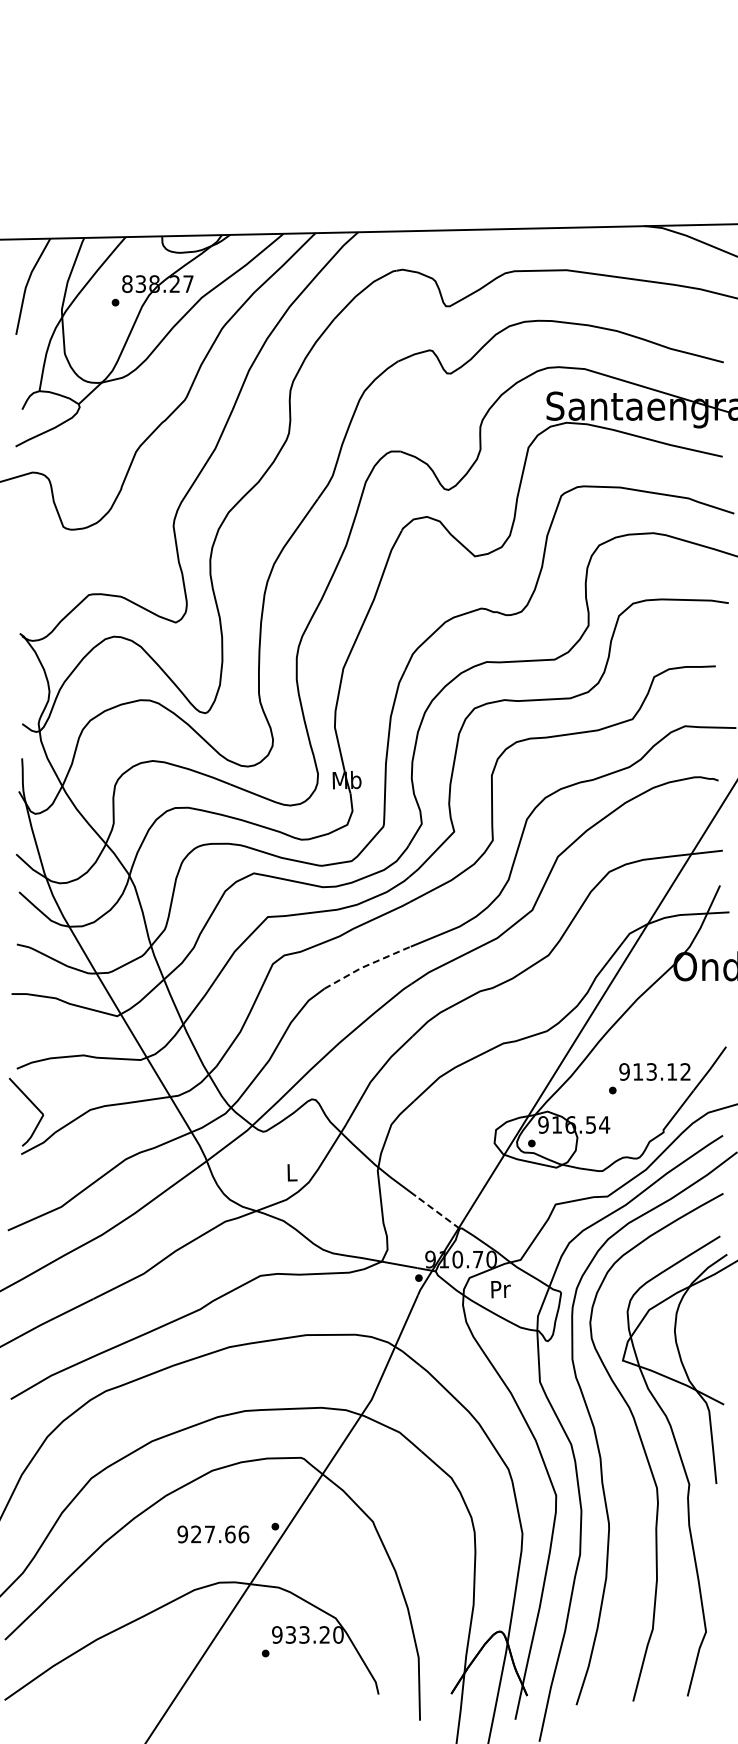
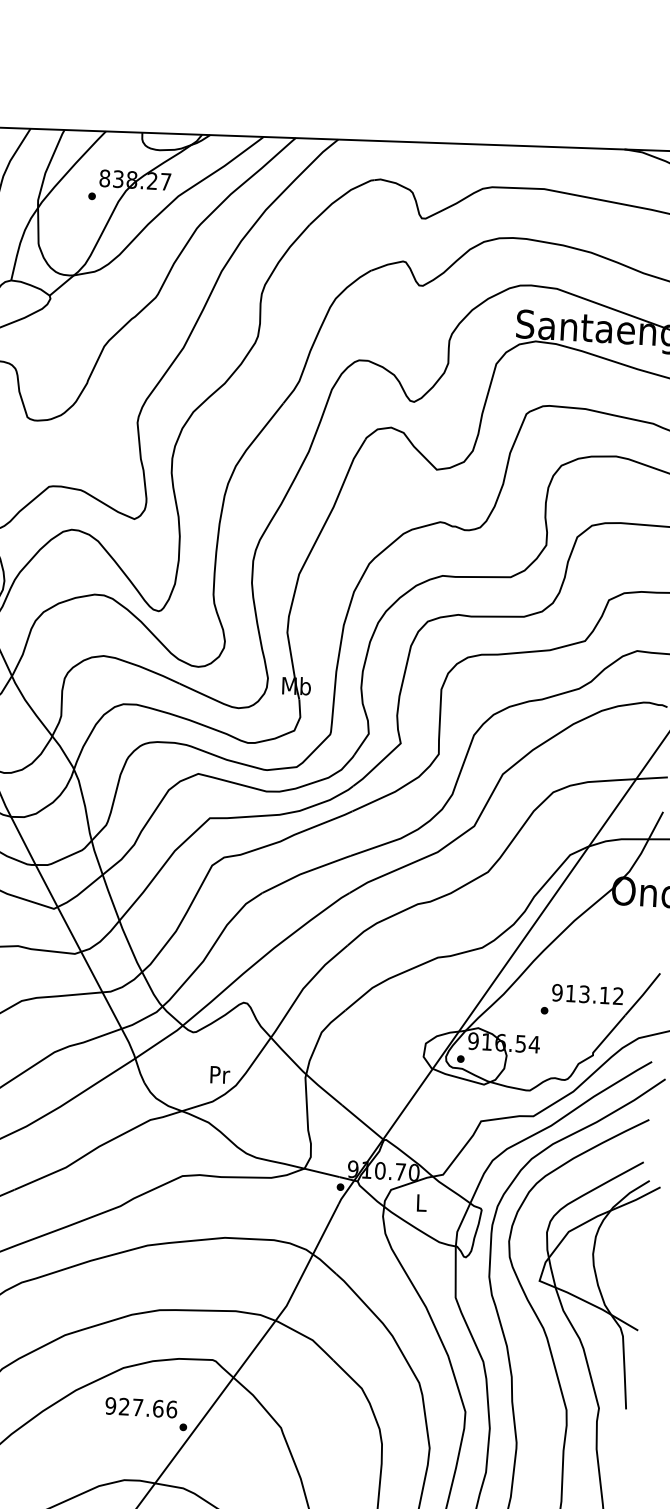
line: (366, 965) -> (305, 872), dashed -> solid
text: (292, 1172) -> (220, 1074), L -> Pr
line: (437, 1212) -> (362, 1122), dashed -> solid
text: (500, 1289) -> (421, 1203), Pr -> L
text: (213, 1534) -> (141, 1407), moved

